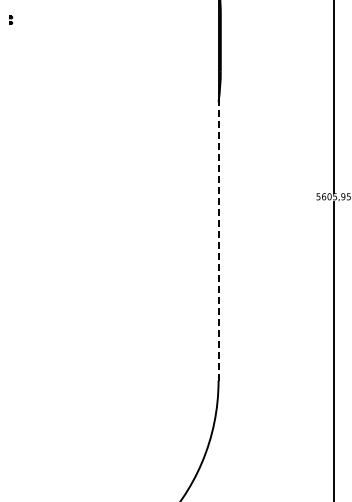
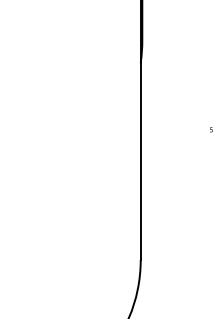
line: (218, 240) -> (140, 160), dashed -> solid

